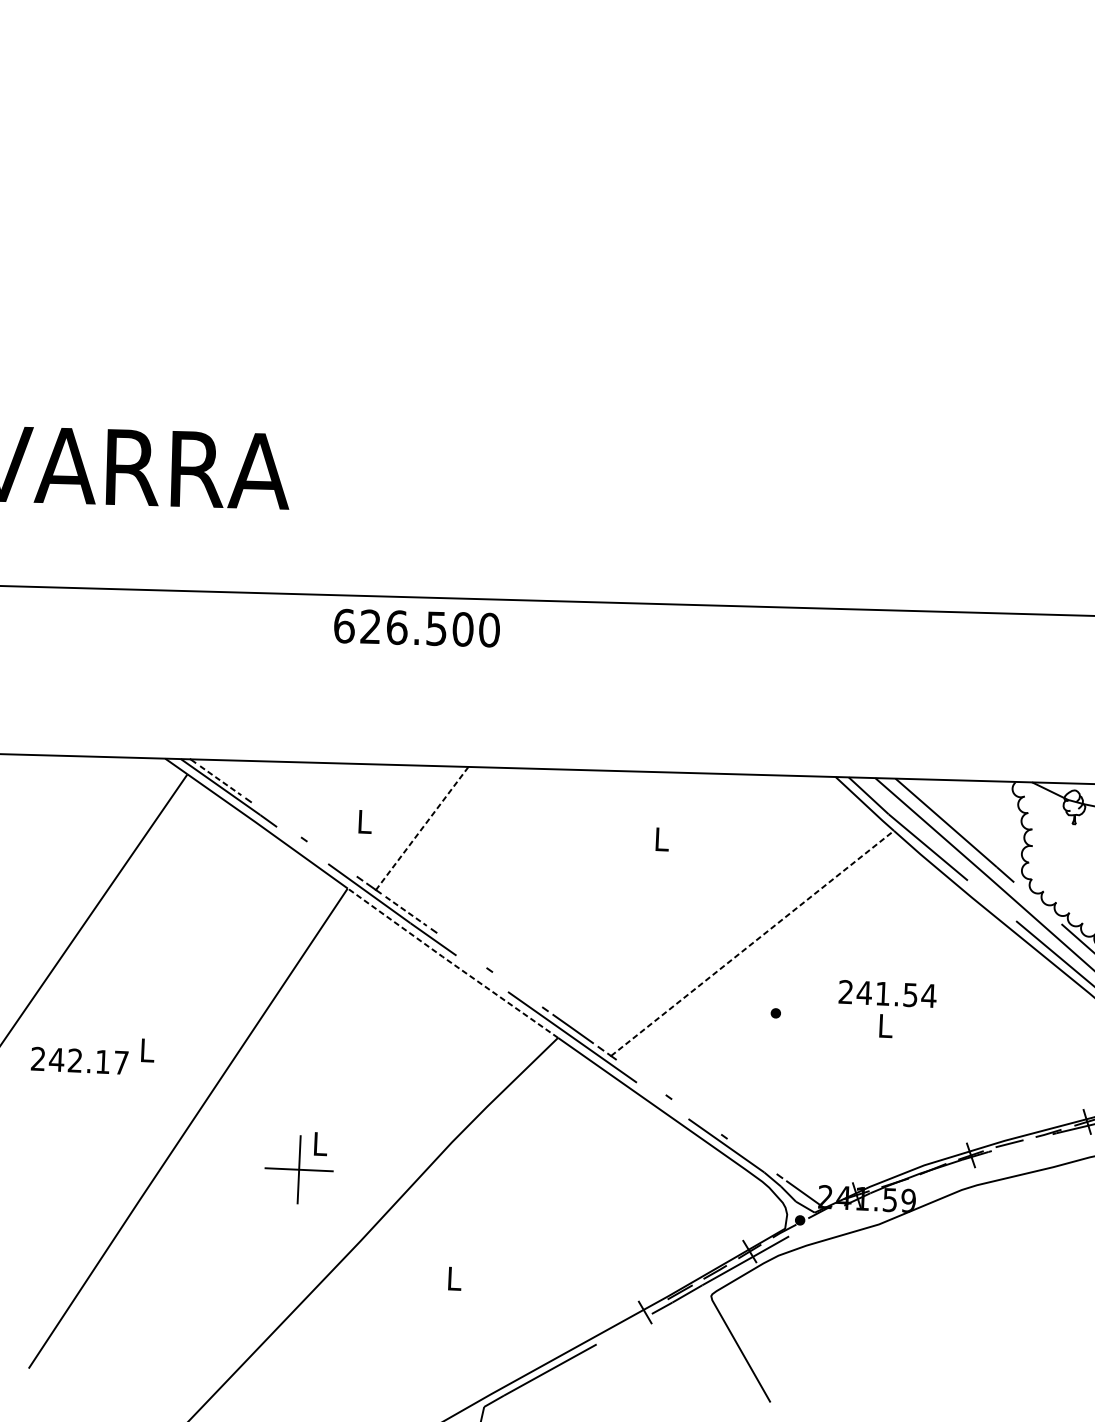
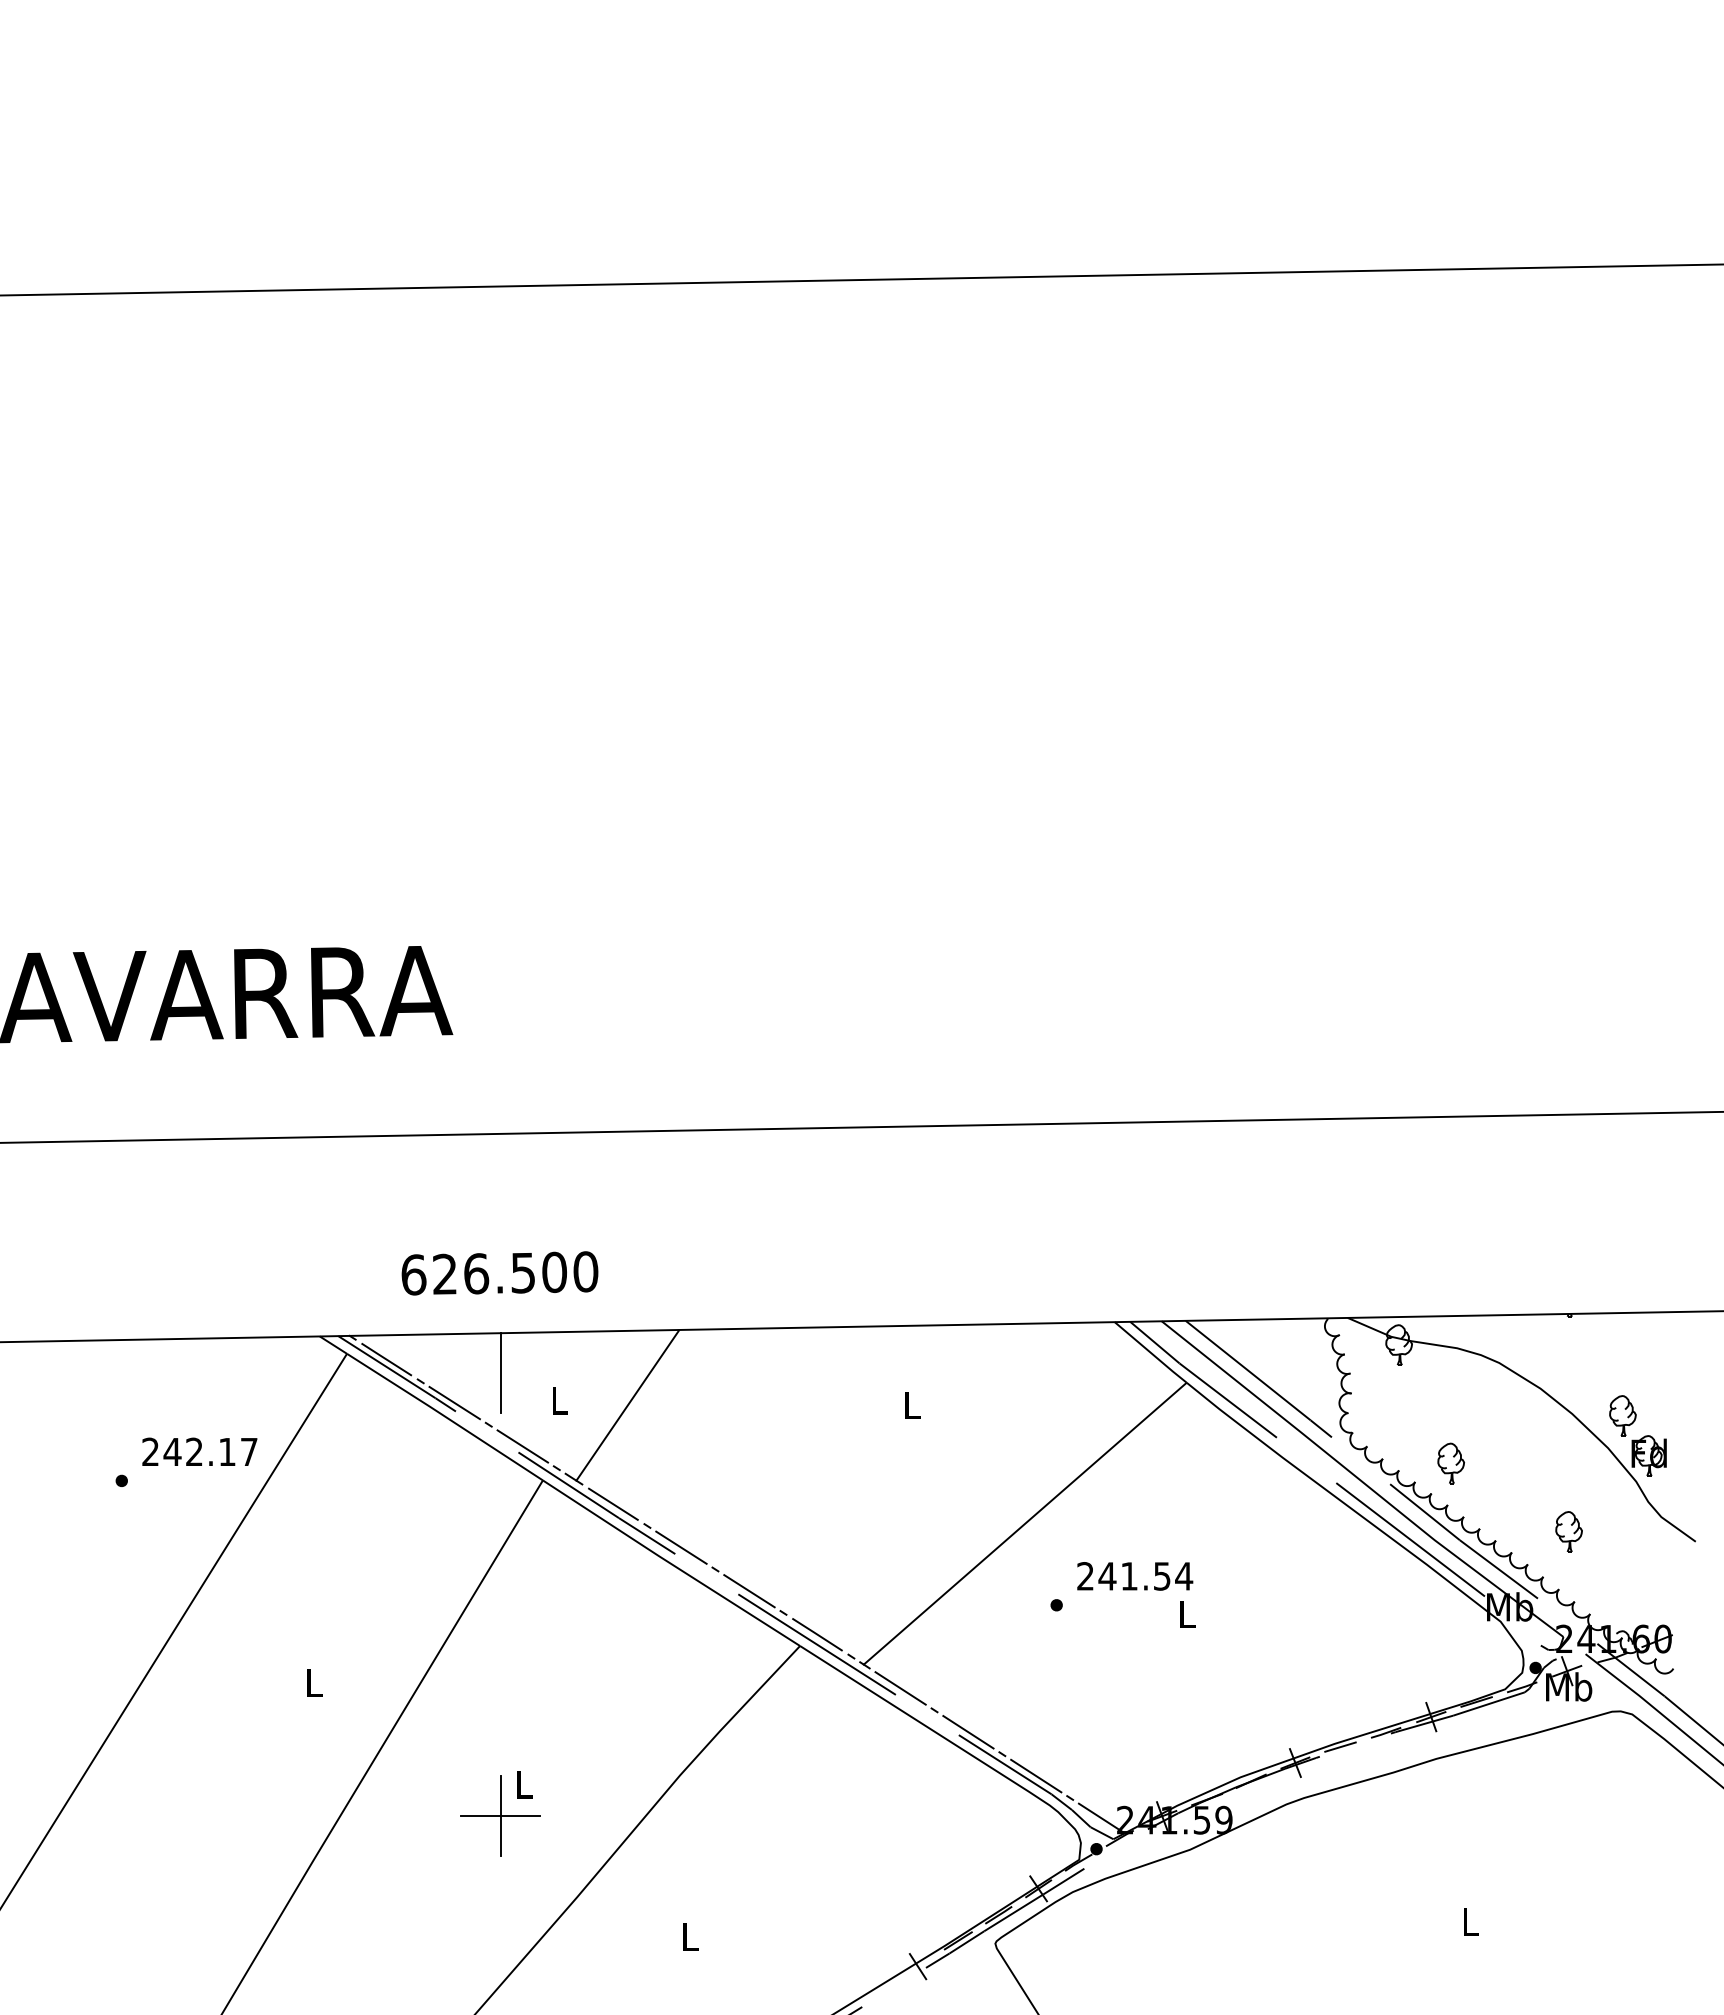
text: (416, 628) -> (499, 1273), moved
line: (220, 780) -> (386, 1359), dashed -> solid
line: (316, 795) -> (500, 1372), added
line: (276, 819) -> (454, 1402), added
line: (421, 828) -> (627, 1405), dashed -> solid
line: (331, 859) -> (522, 1446), added
line: (405, 910) -> (612, 1503), dashed -> solid
line: (752, 943) -> (1025, 1523), dashed -> solid
line: (461, 950) -> (681, 1547), added
line: (452, 963) -> (670, 1563), dashed -> solid
line: (517, 990) -> (749, 1591), added
text: (888, 994) -> (1135, 1576), moved
text: (79, 1060) -> (199, 1451), moved
line: (641, 1077) -> (900, 1688), added
line: (696, 1117) -> (968, 1732), added
line: (752, 1156) -> (1036, 1775), added

